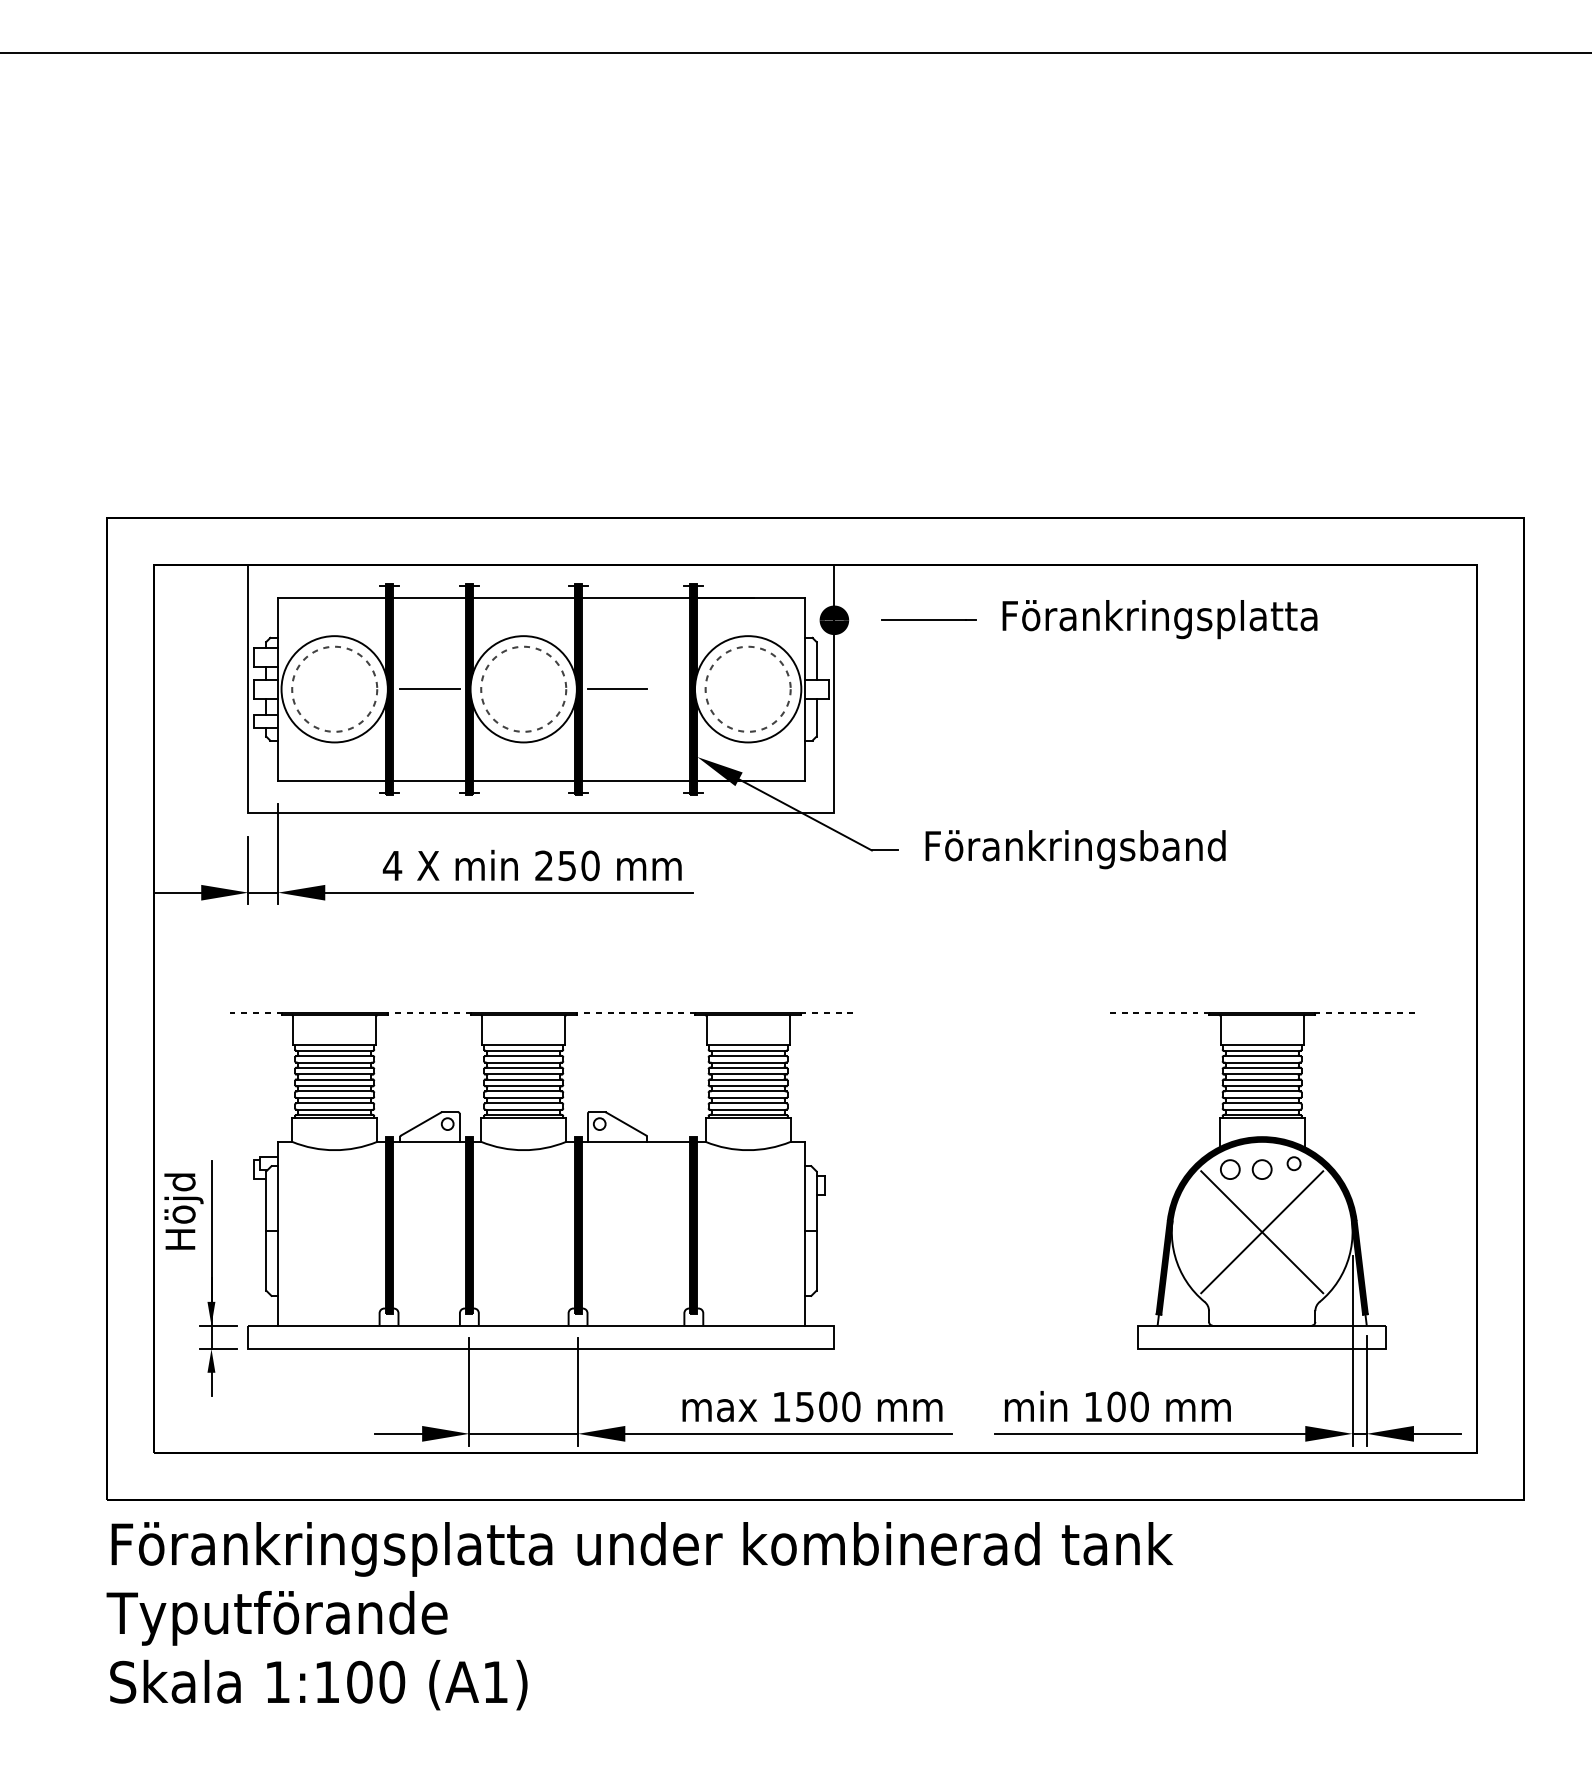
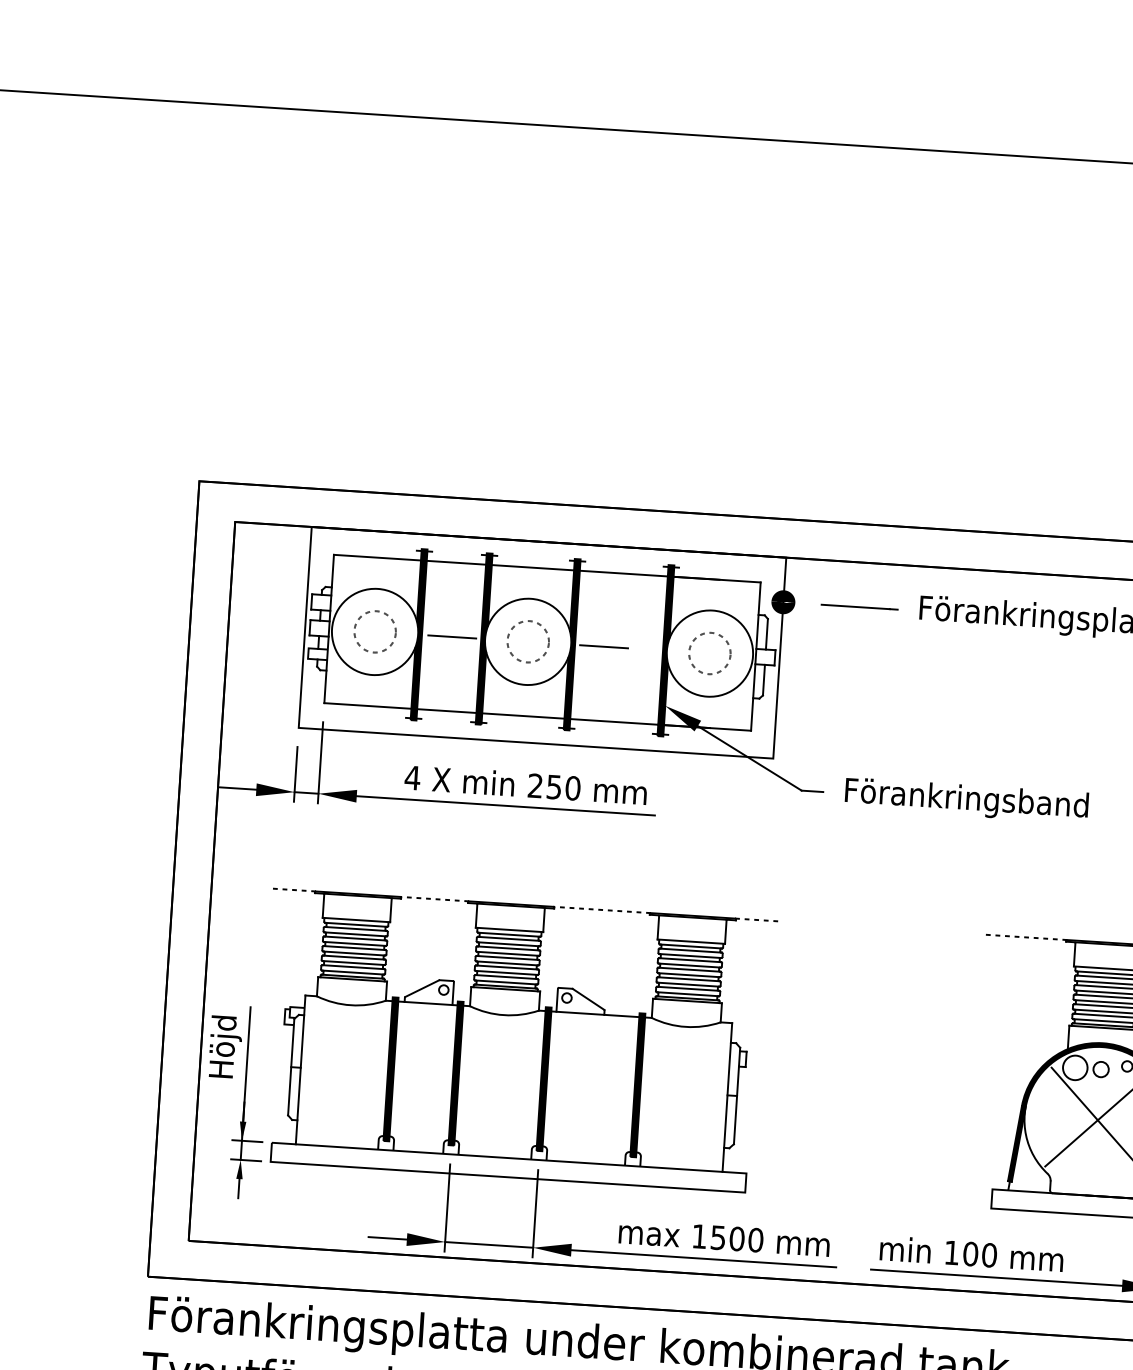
circle: (334, 688) -> (374, 631), size x0.6
circle: (523, 688) -> (528, 641), size x0.6
circle: (747, 688) -> (709, 652), size x0.6
circle: (1229, 1169) -> (1074, 1067), size x1.6

